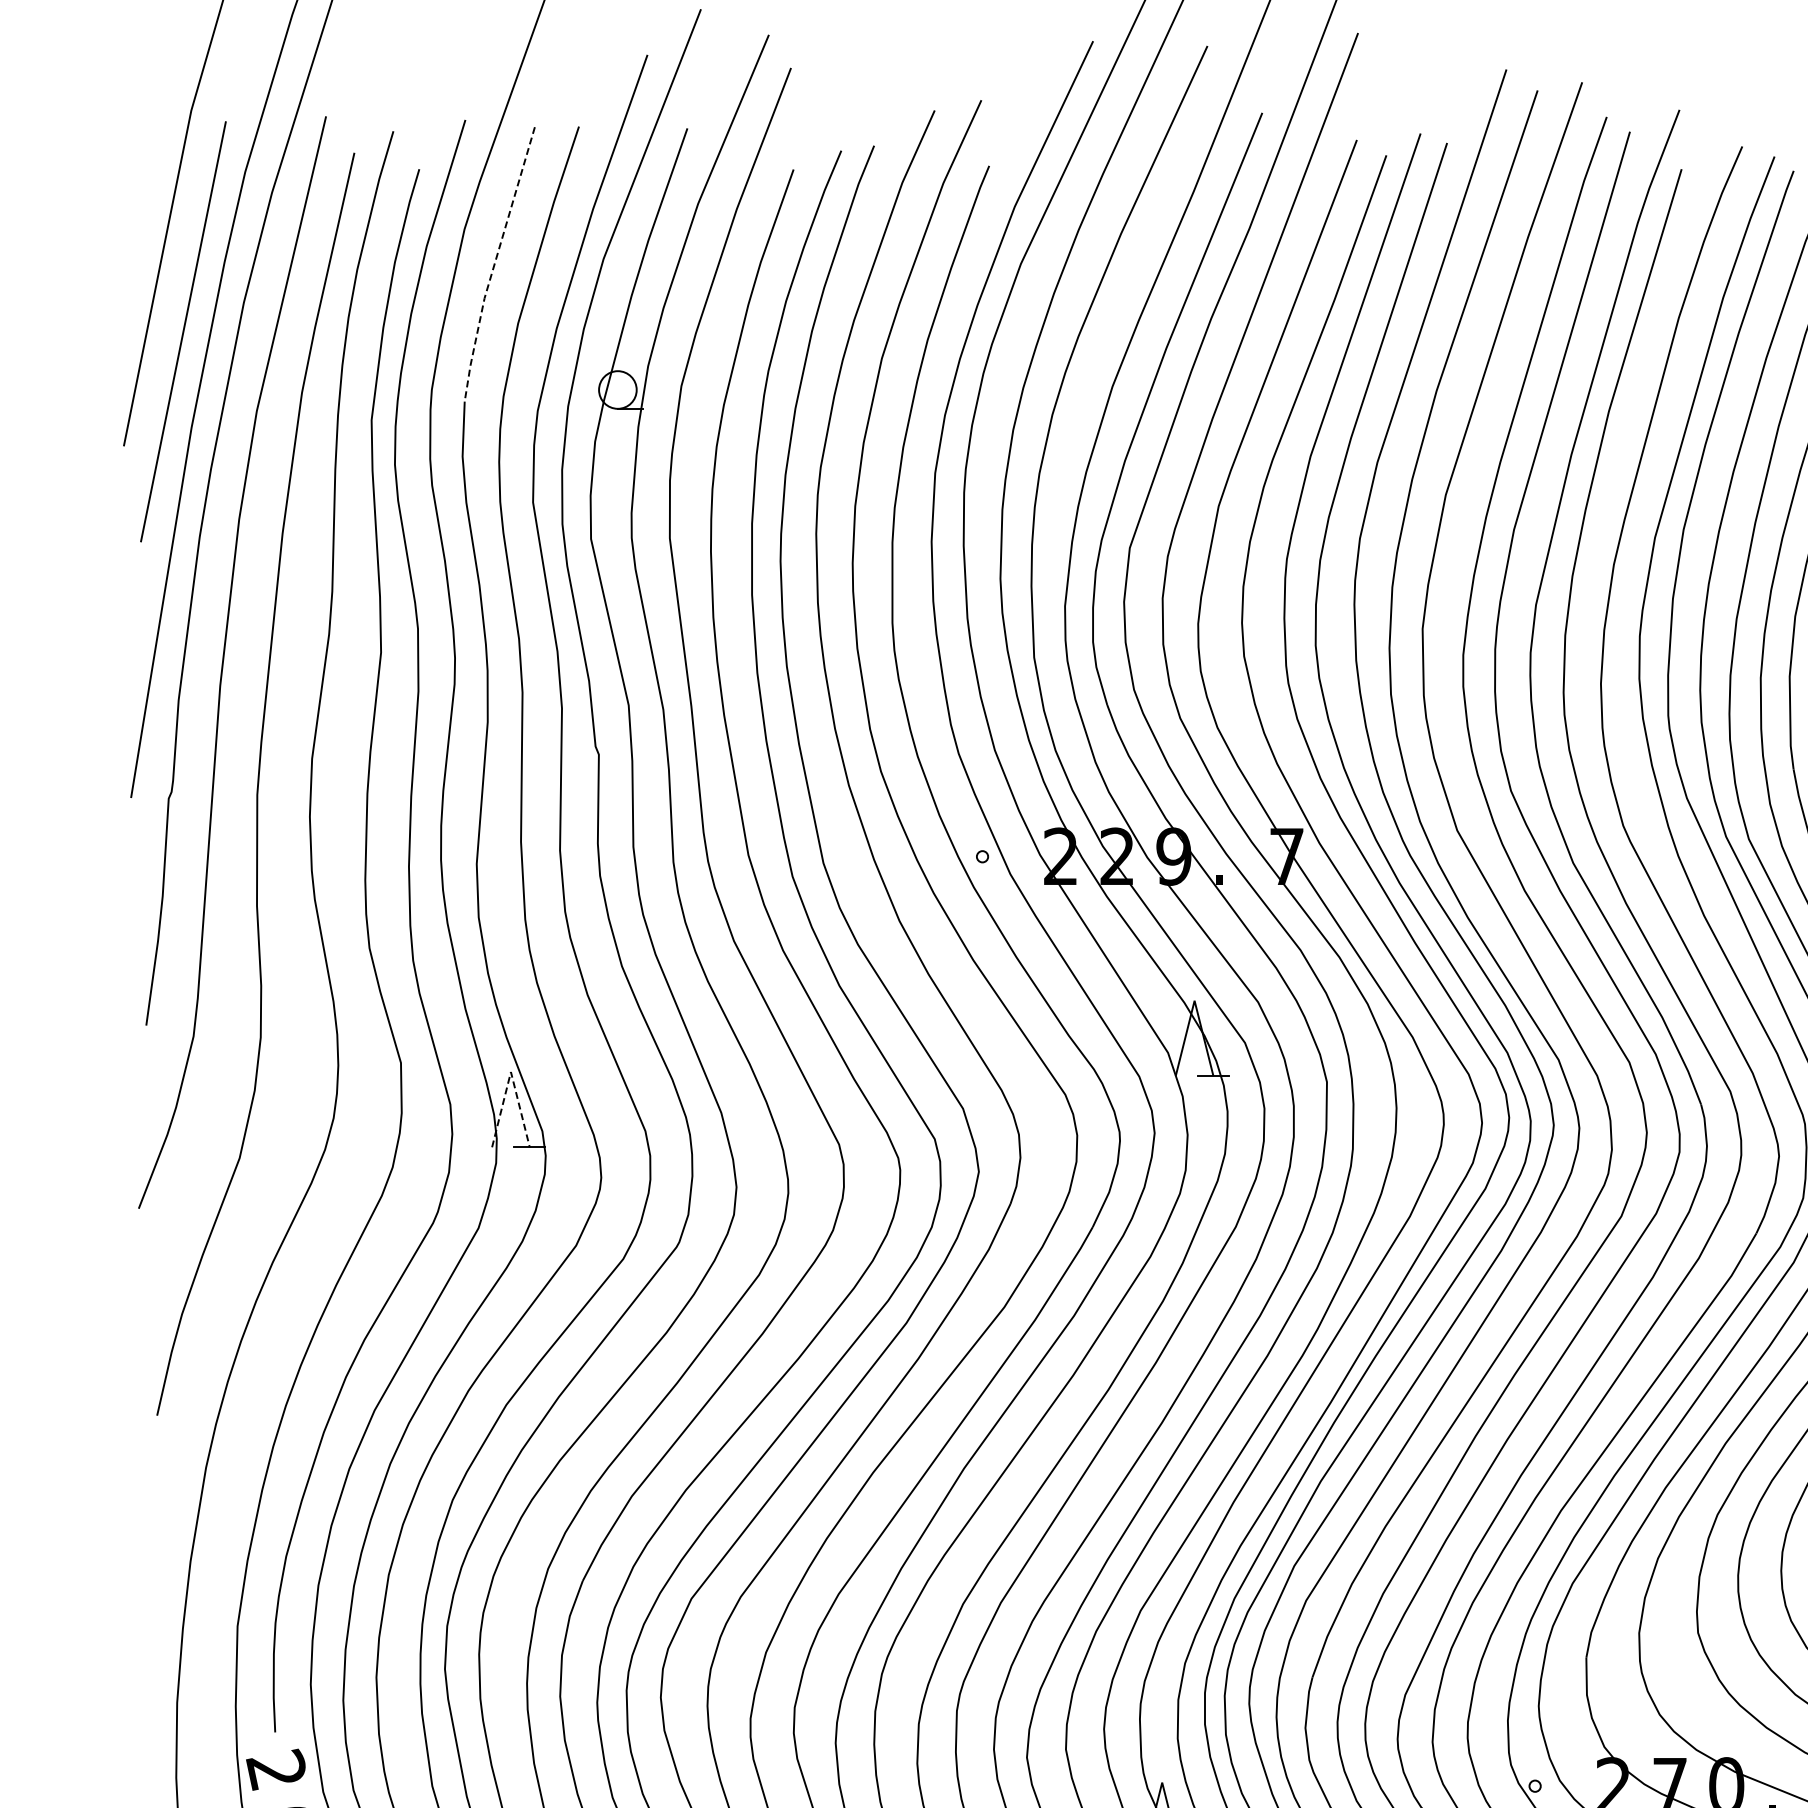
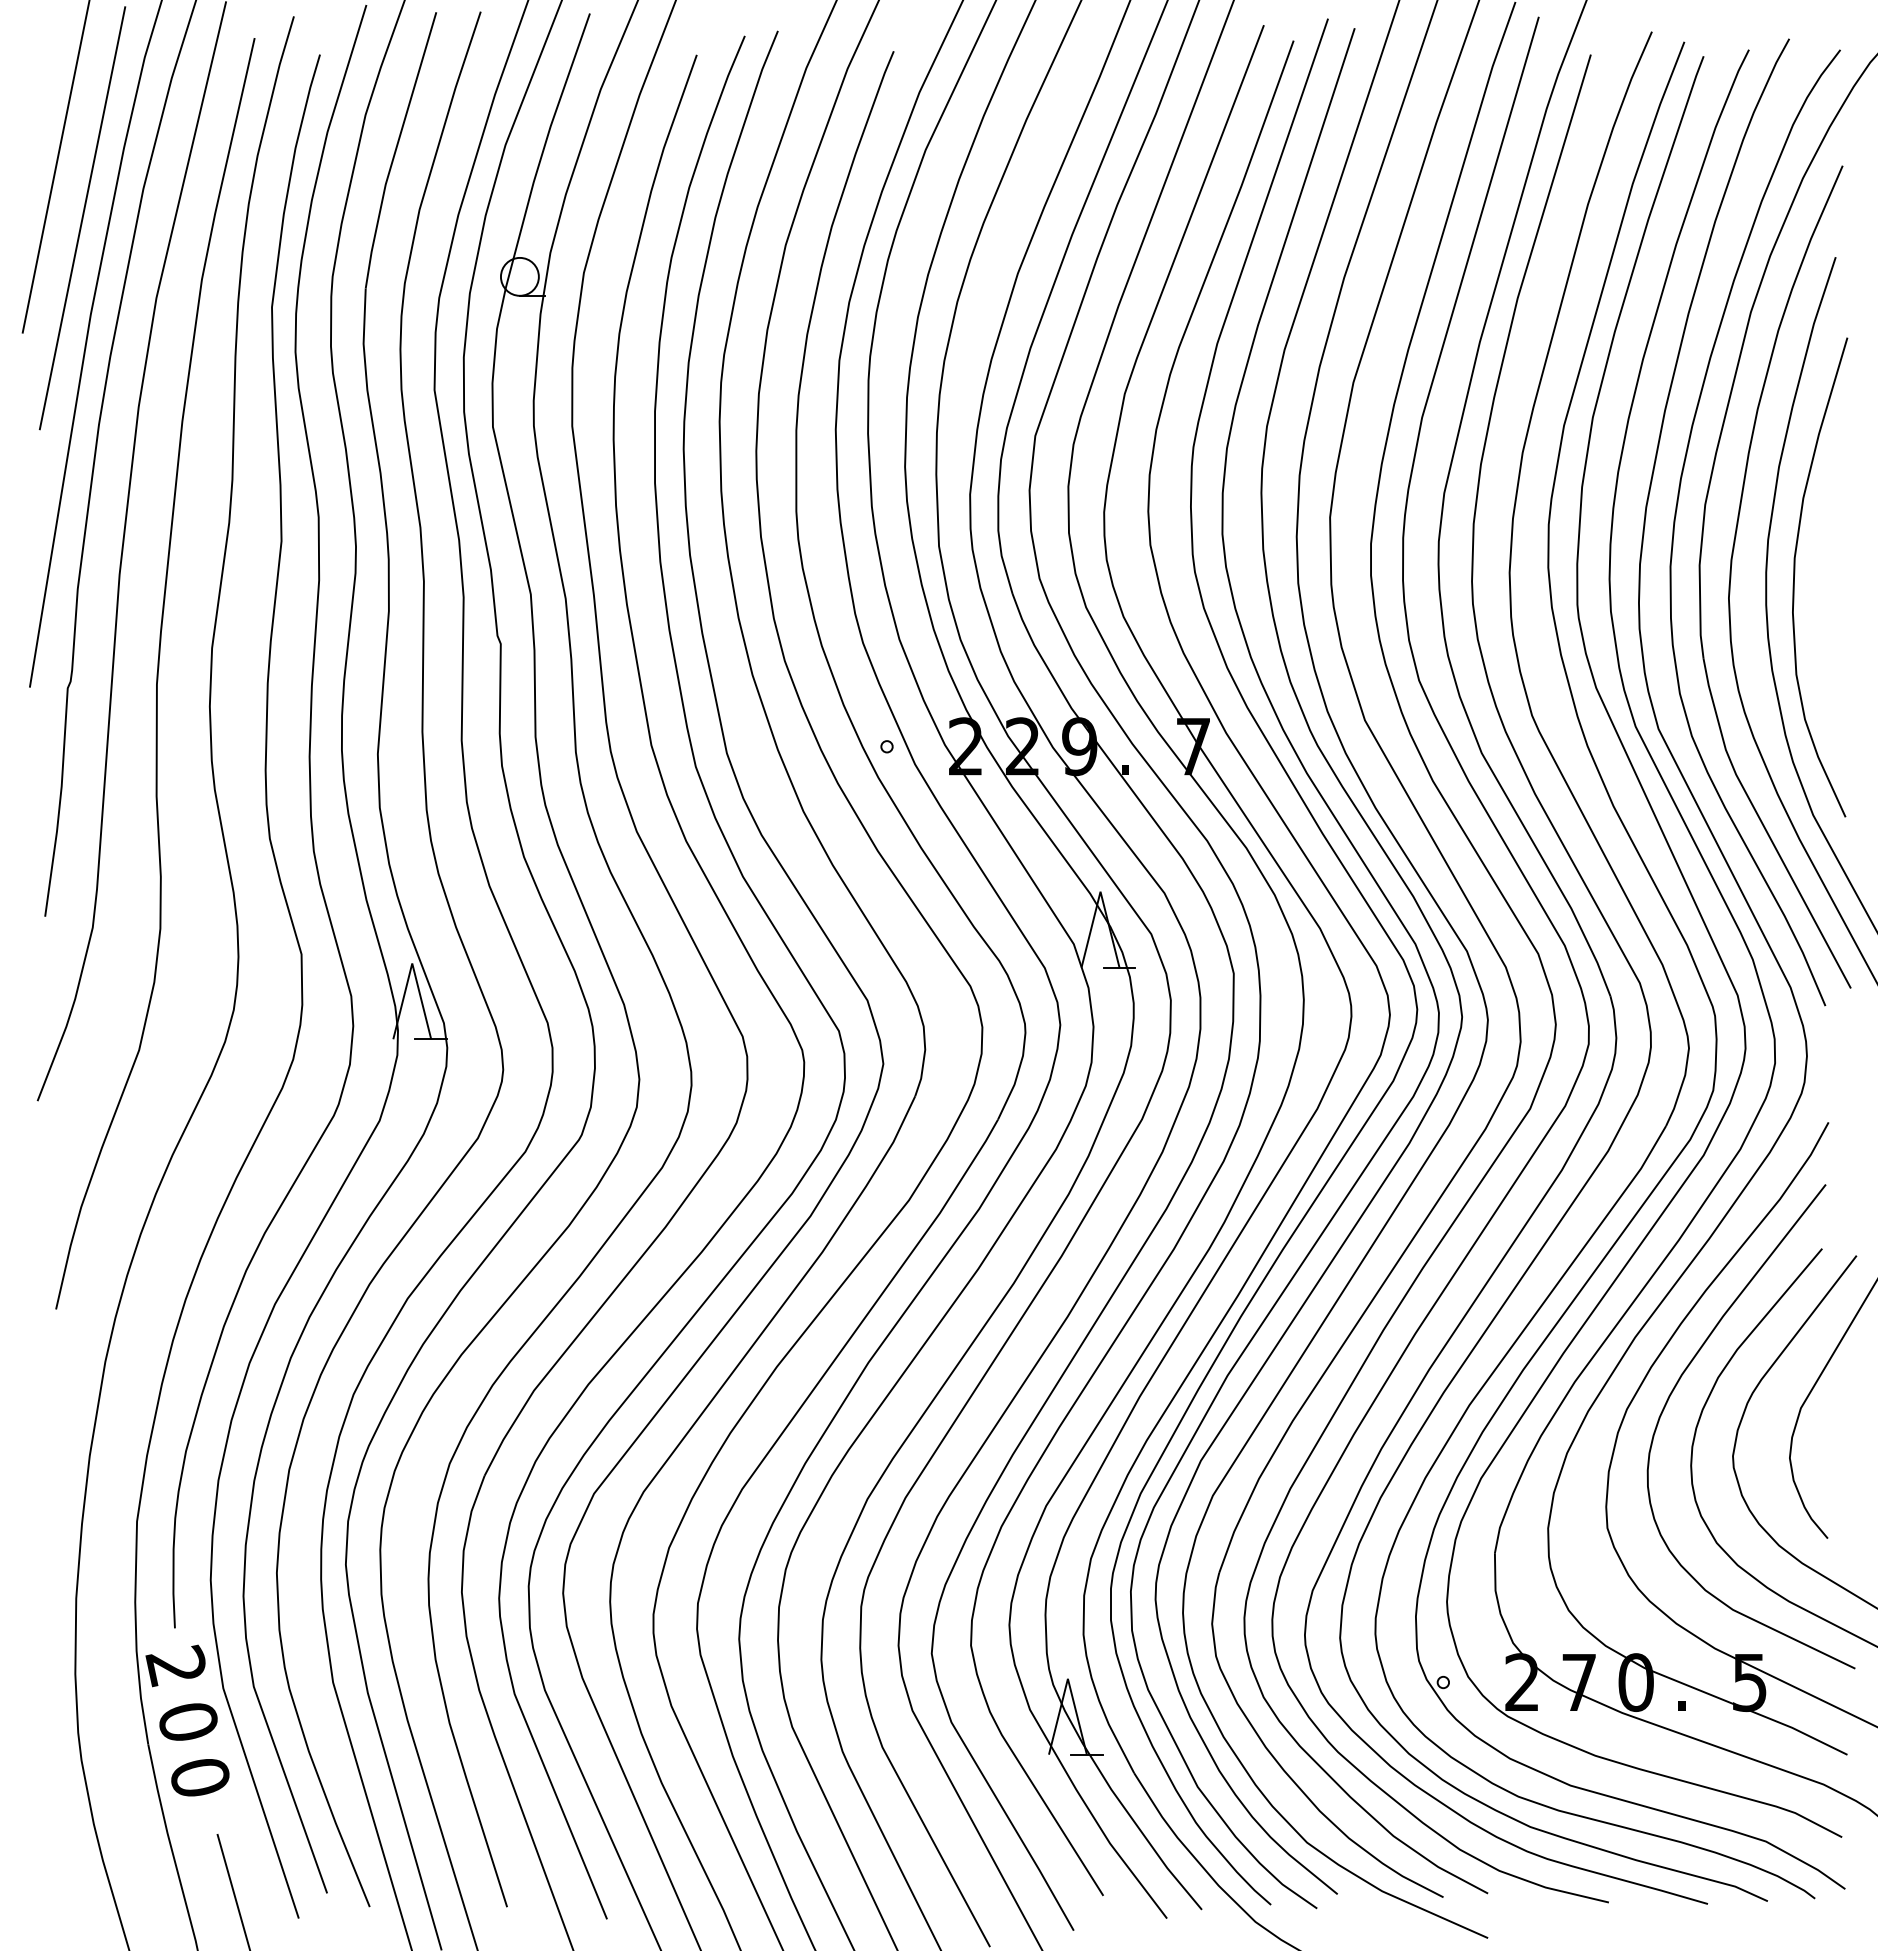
line: (494, 265) -> (395, 151), dashed -> solid
line: (511, 1072) -> (412, 963), dashed -> solid

